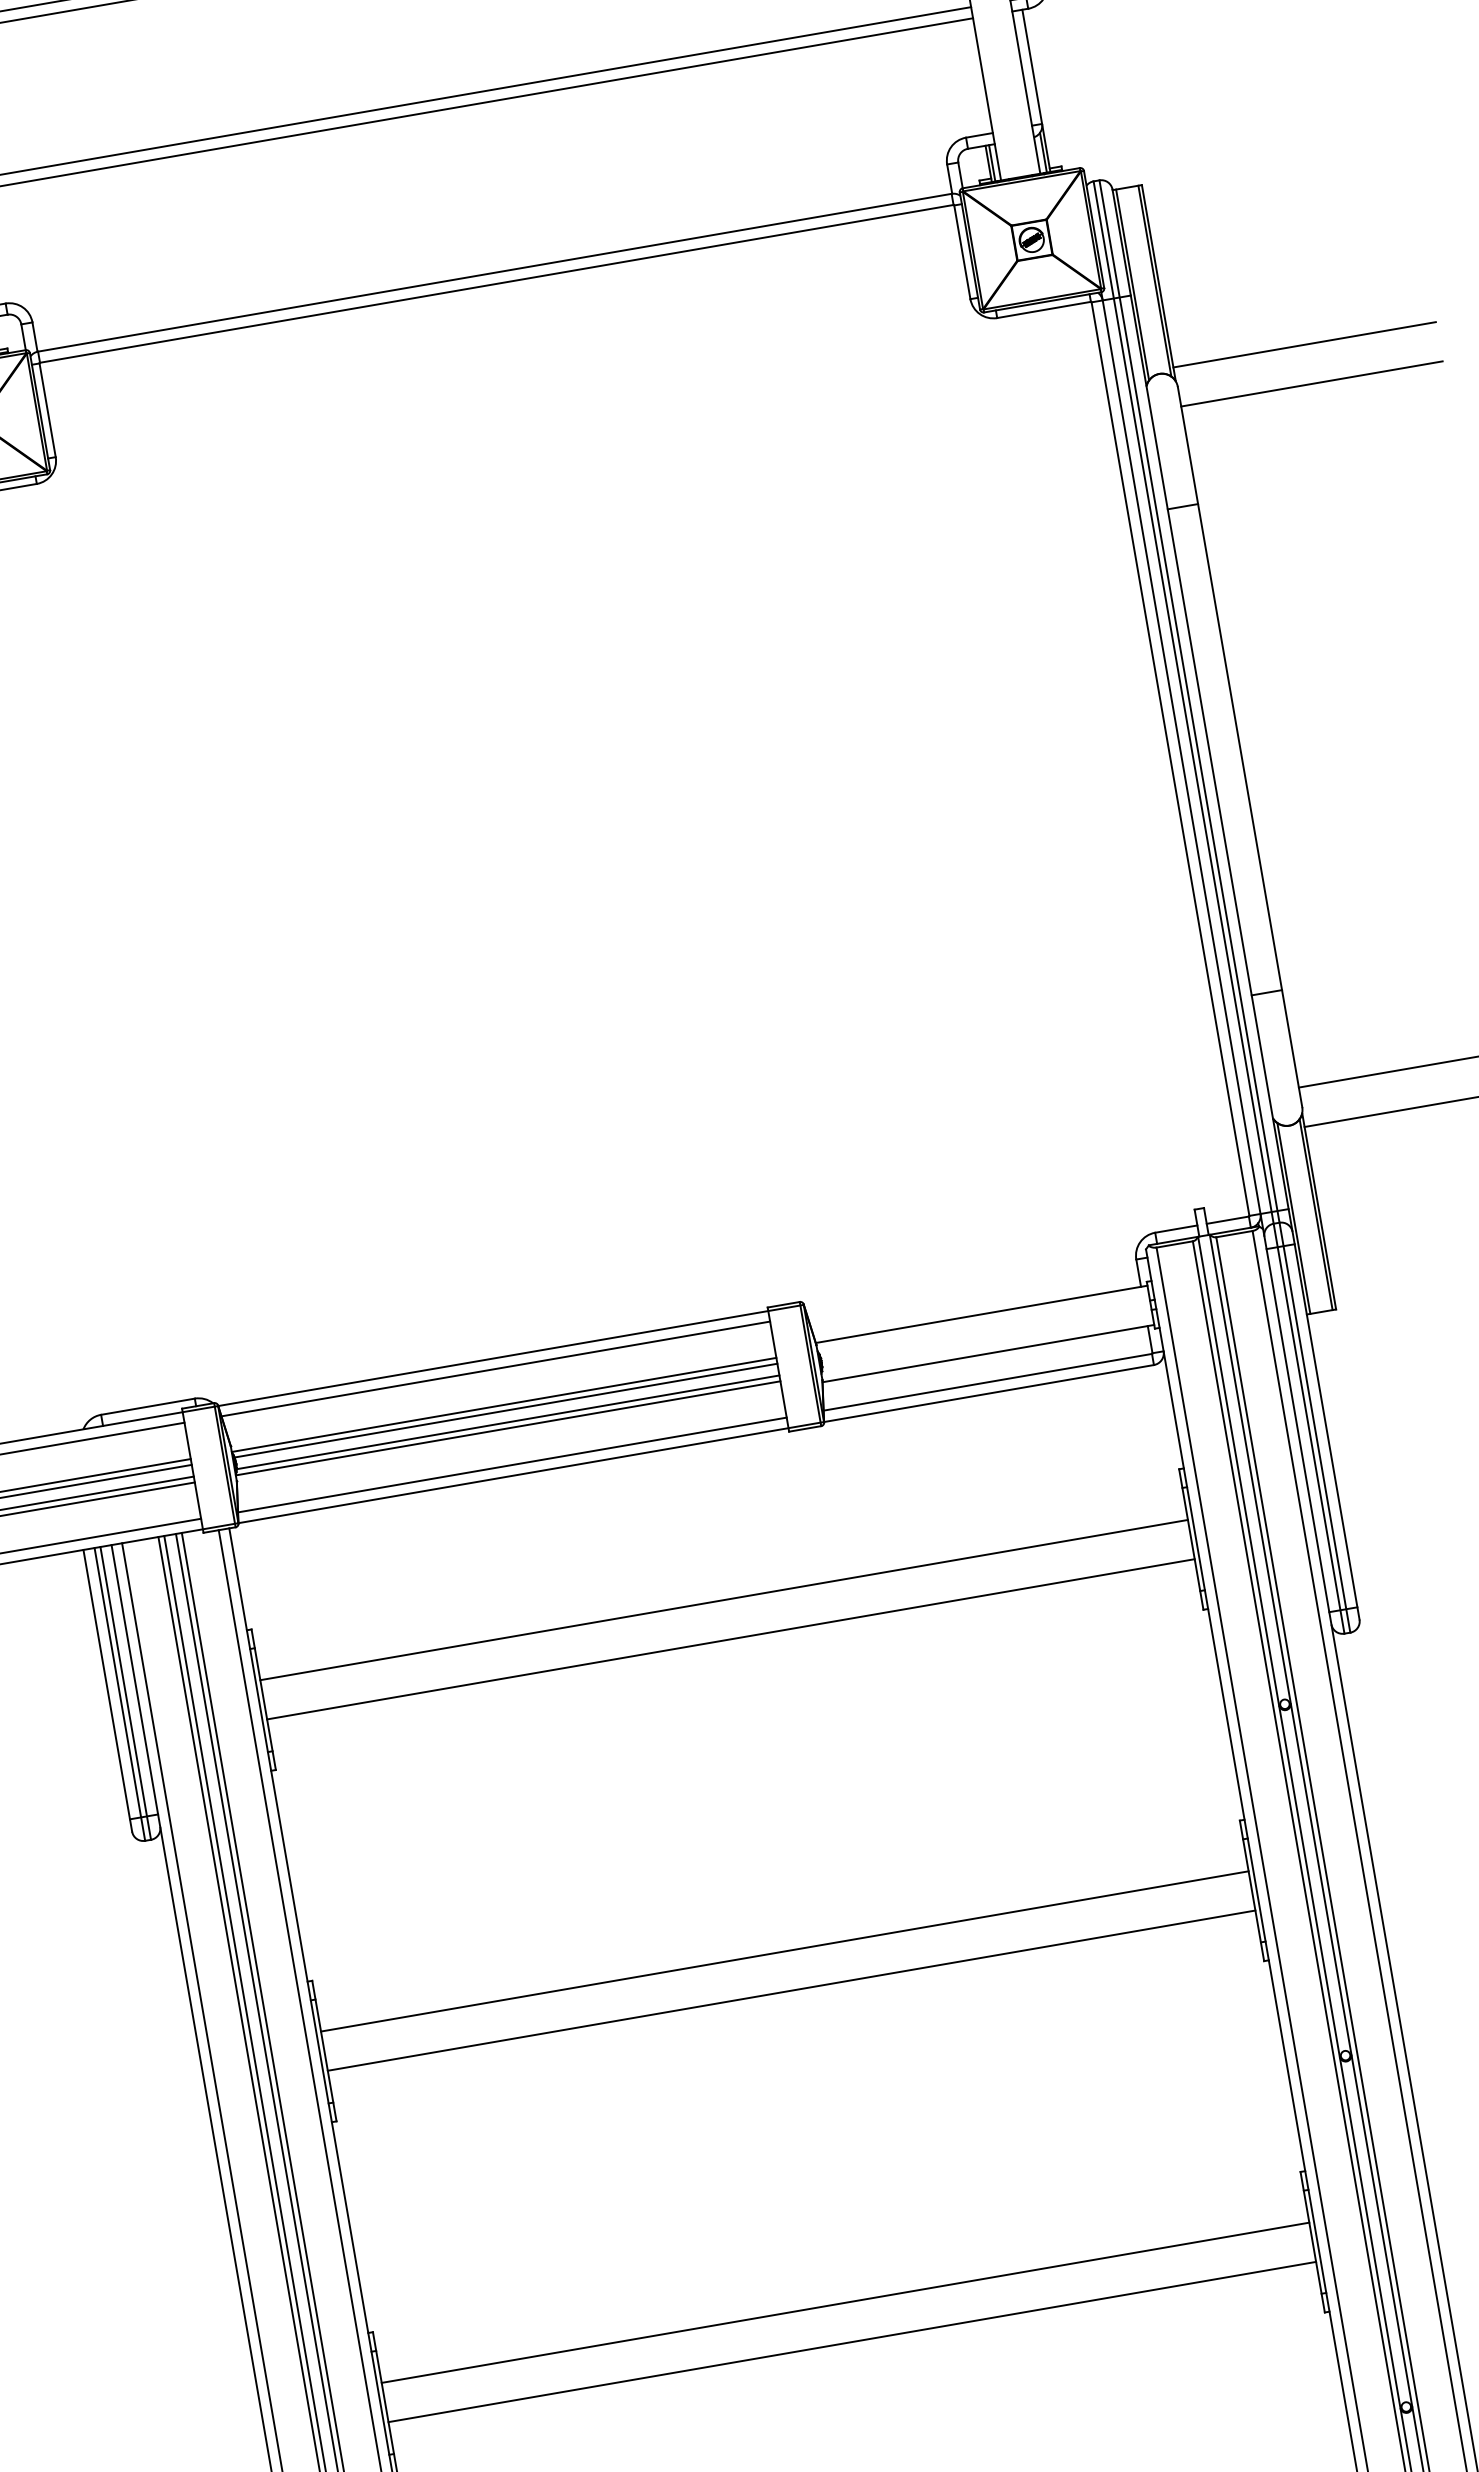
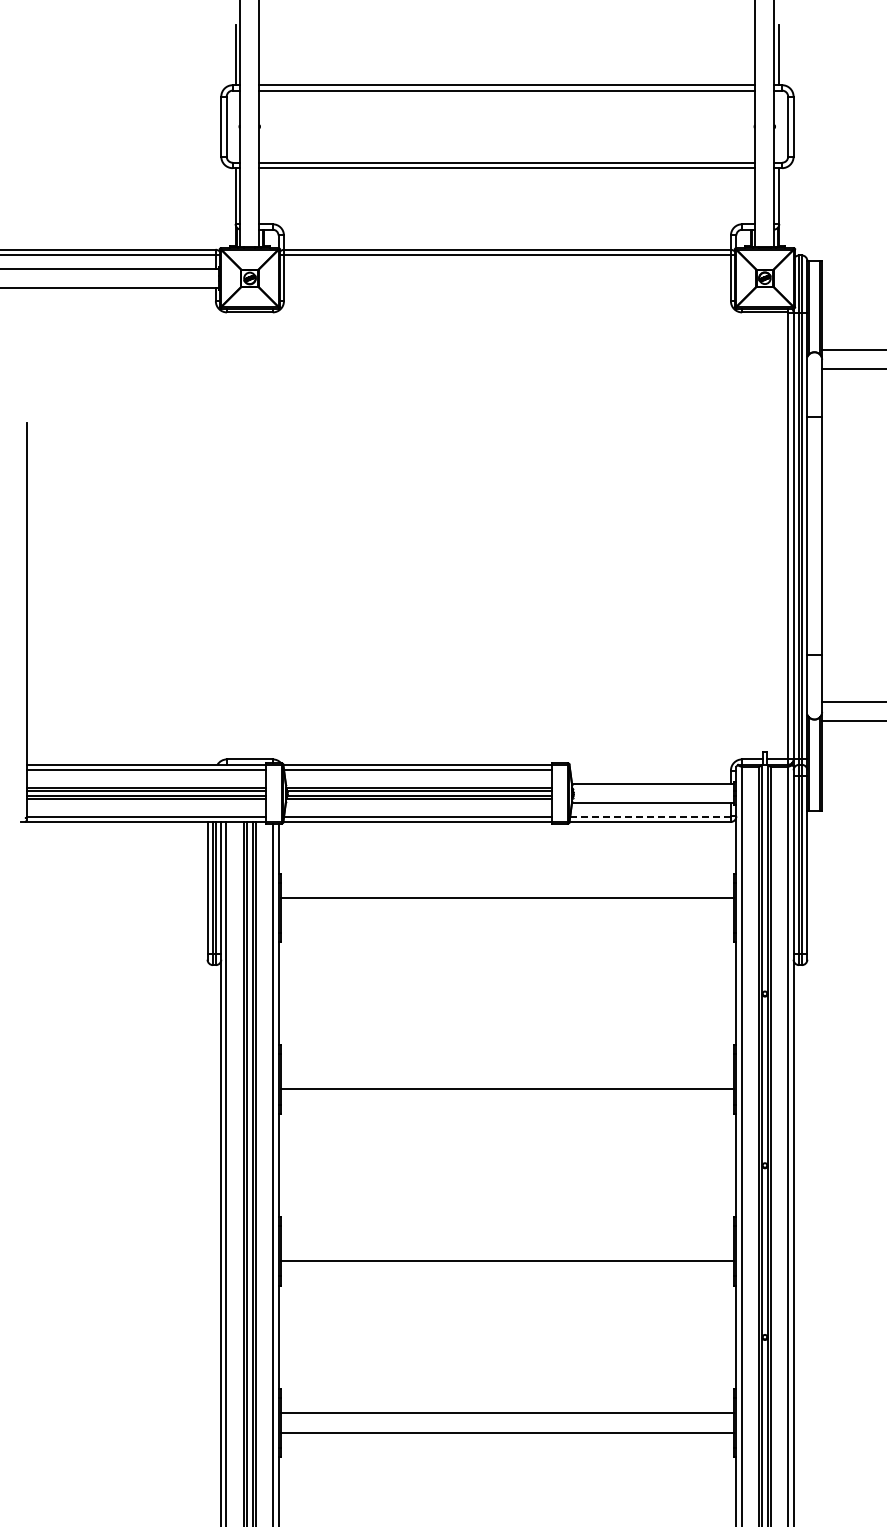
line: (987, 1381) -> (650, 816), solid -> dashed
line: (731, 1639) -> (507, 917), removed
line: (785, 1952) -> (507, 1070), removed
line: (845, 2302) -> (507, 1241), removed

